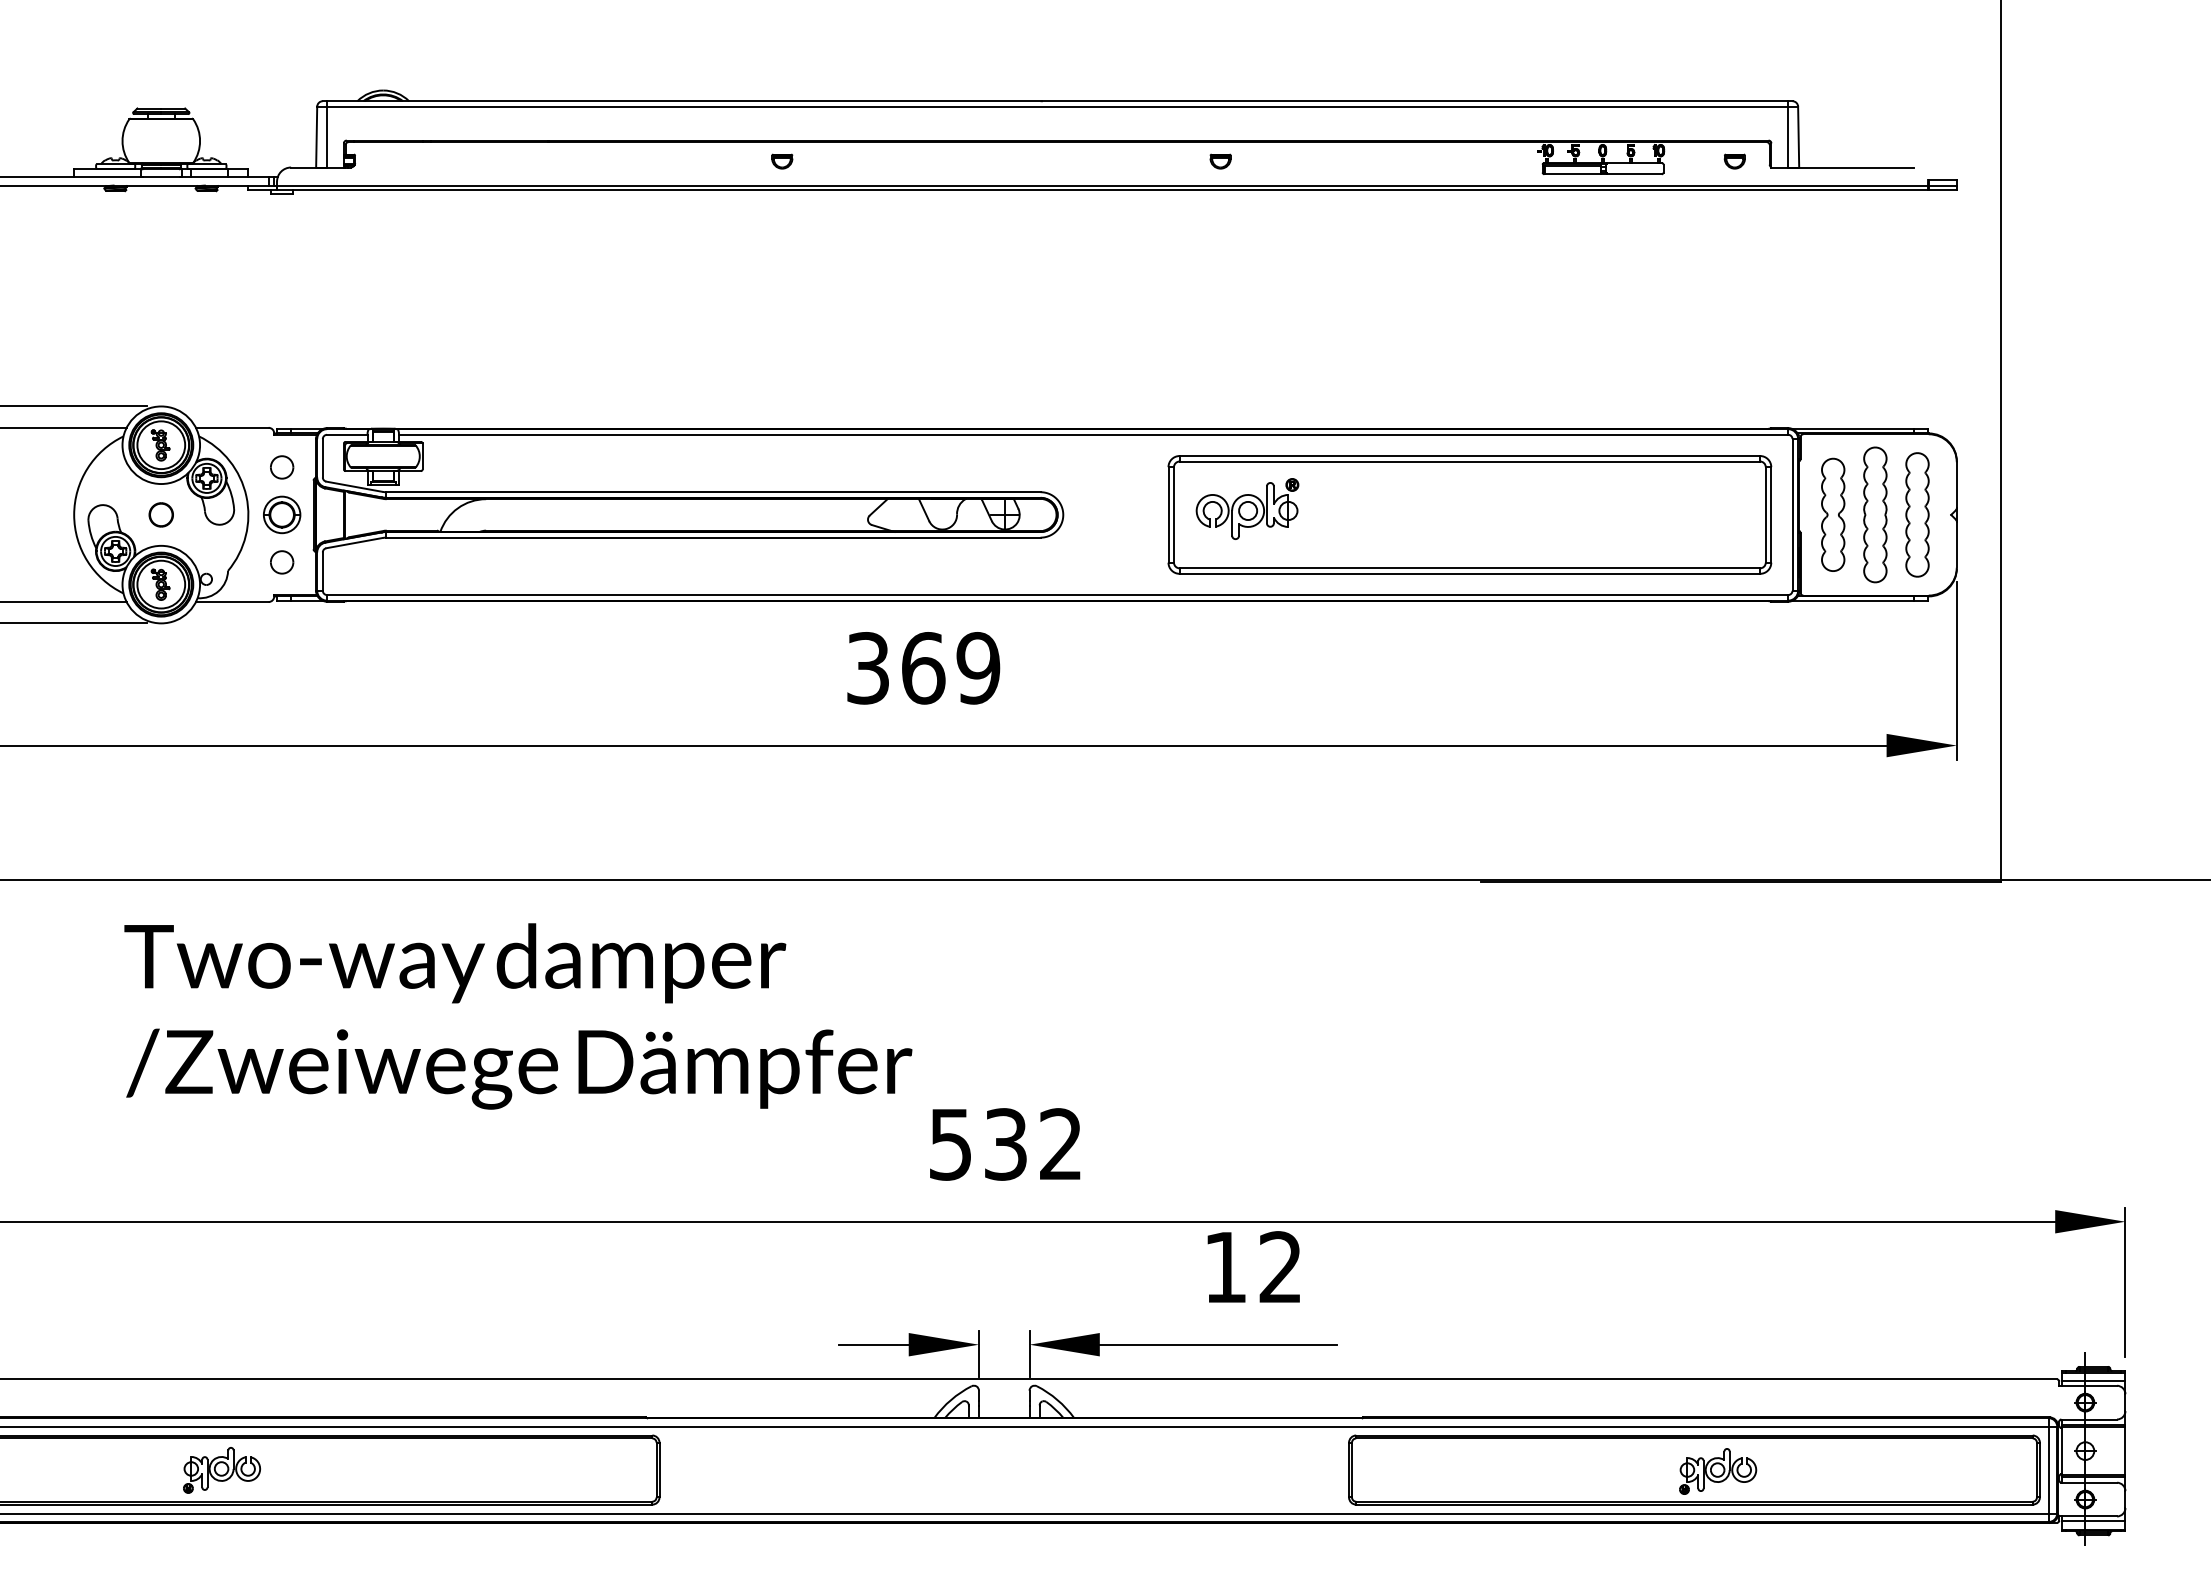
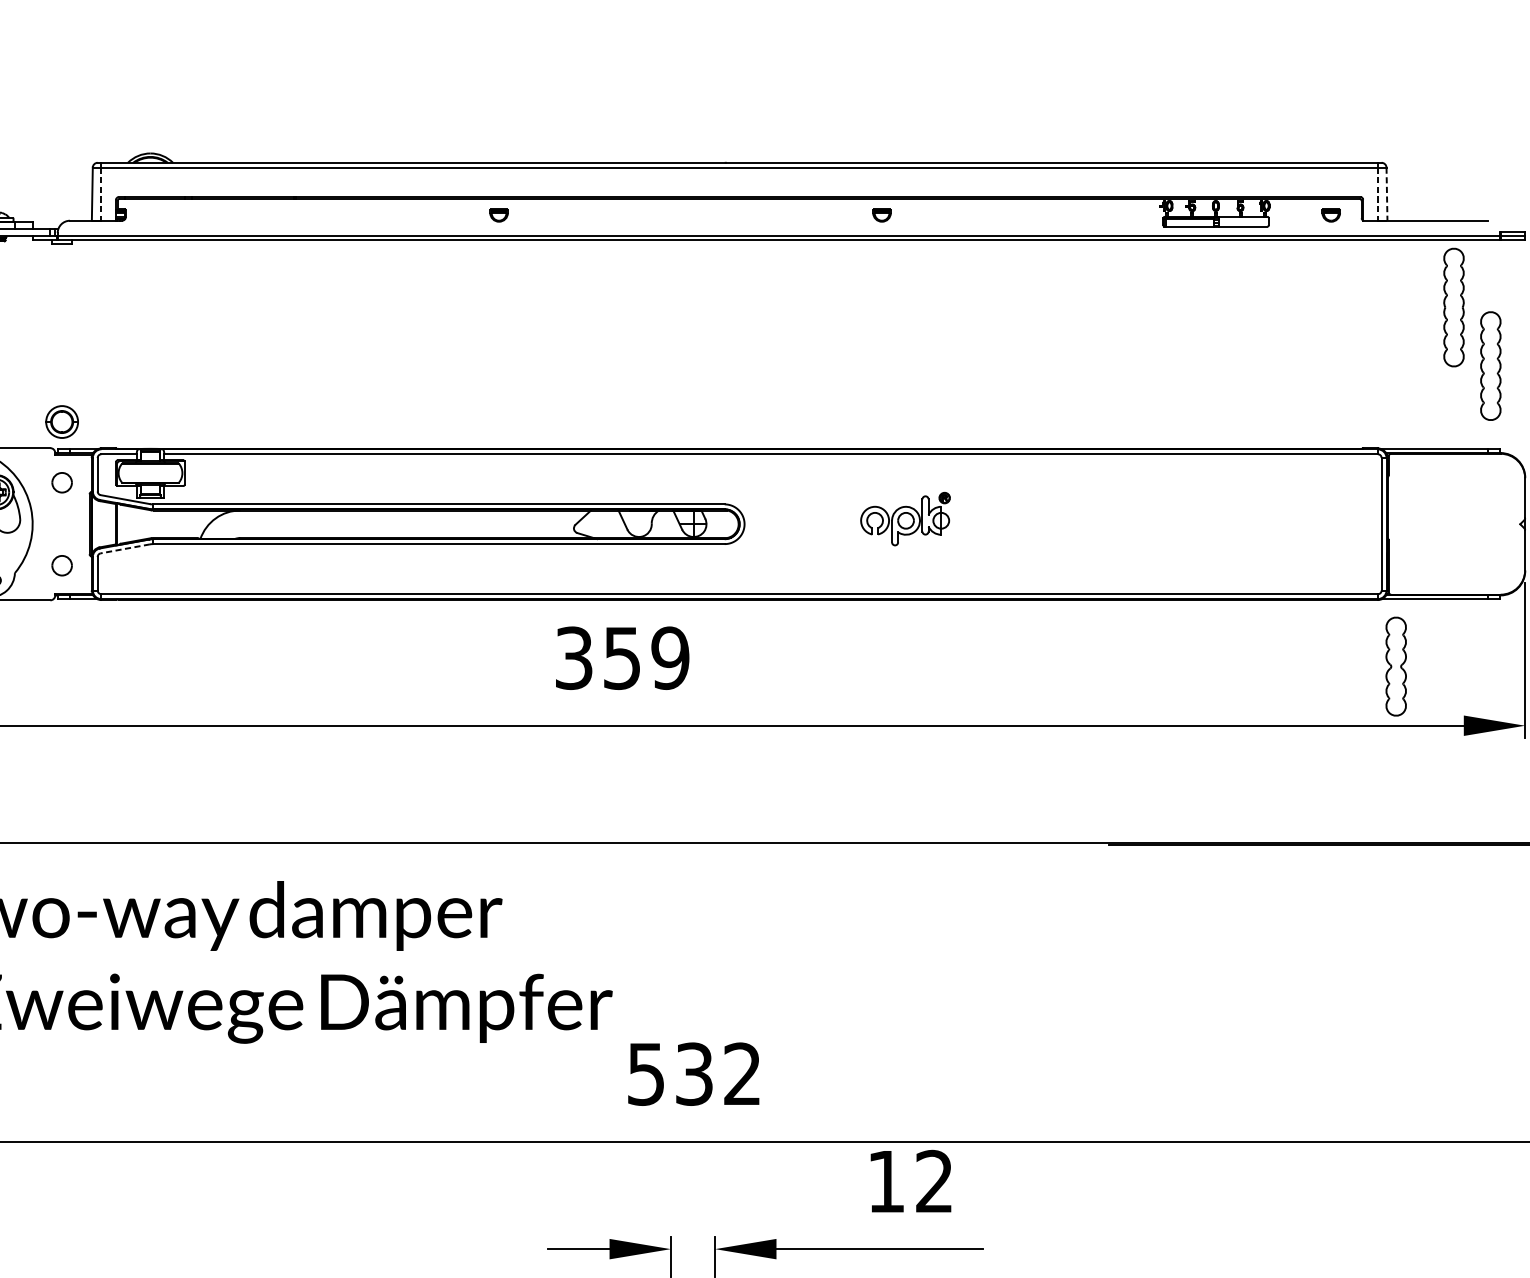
line: (327, 137) -> (101, 194), solid -> dashed
line: (1788, 137) -> (1378, 194), solid -> dashed
line: (1798, 137) -> (1386, 194), solid -> dashed
part: (282, 514) -> (62, 421), moved
part: (1469, 514) -> (1099, 523), removed
part: (1833, 514) -> (1396, 666), moved
part: (1875, 514) -> (1454, 307), moved
part: (1917, 514) -> (1490, 365), moved
line: (354, 543) -> (125, 549), solid -> dashed
text: (923, 668) -> (622, 658), 369 -> 359

